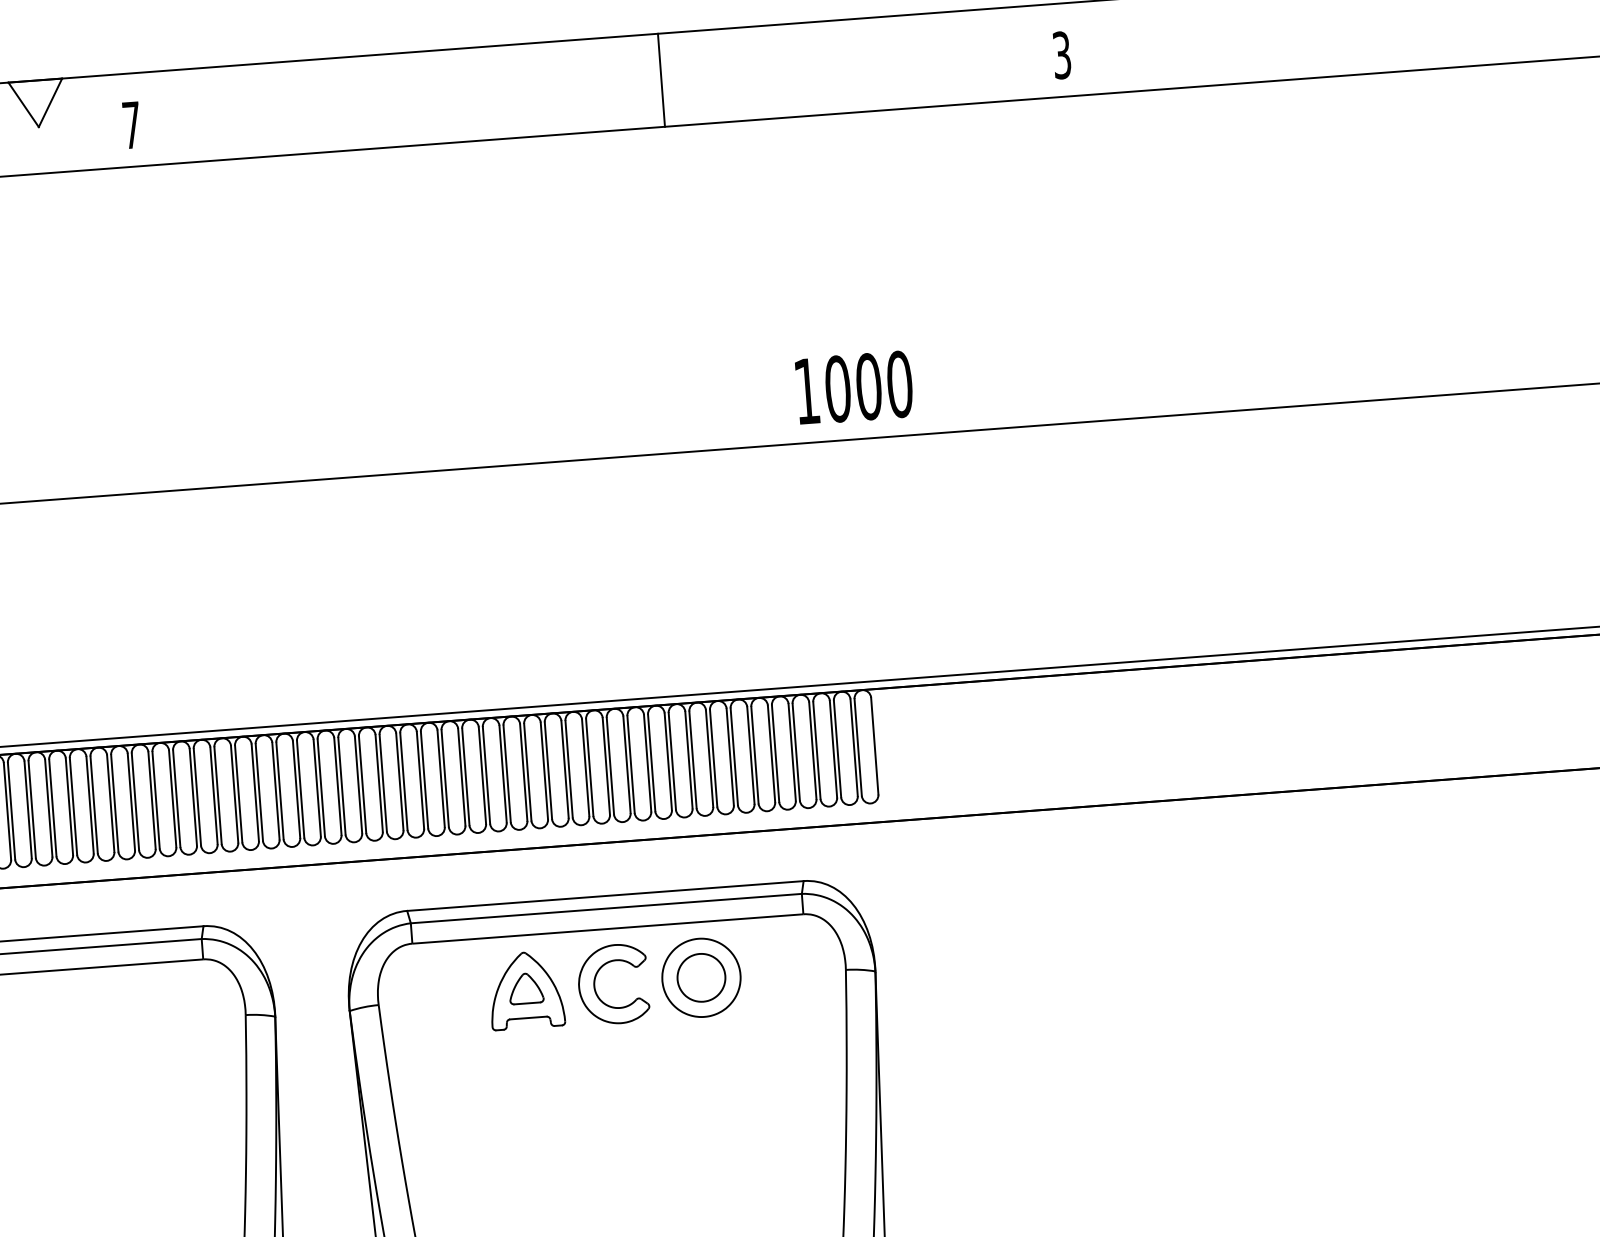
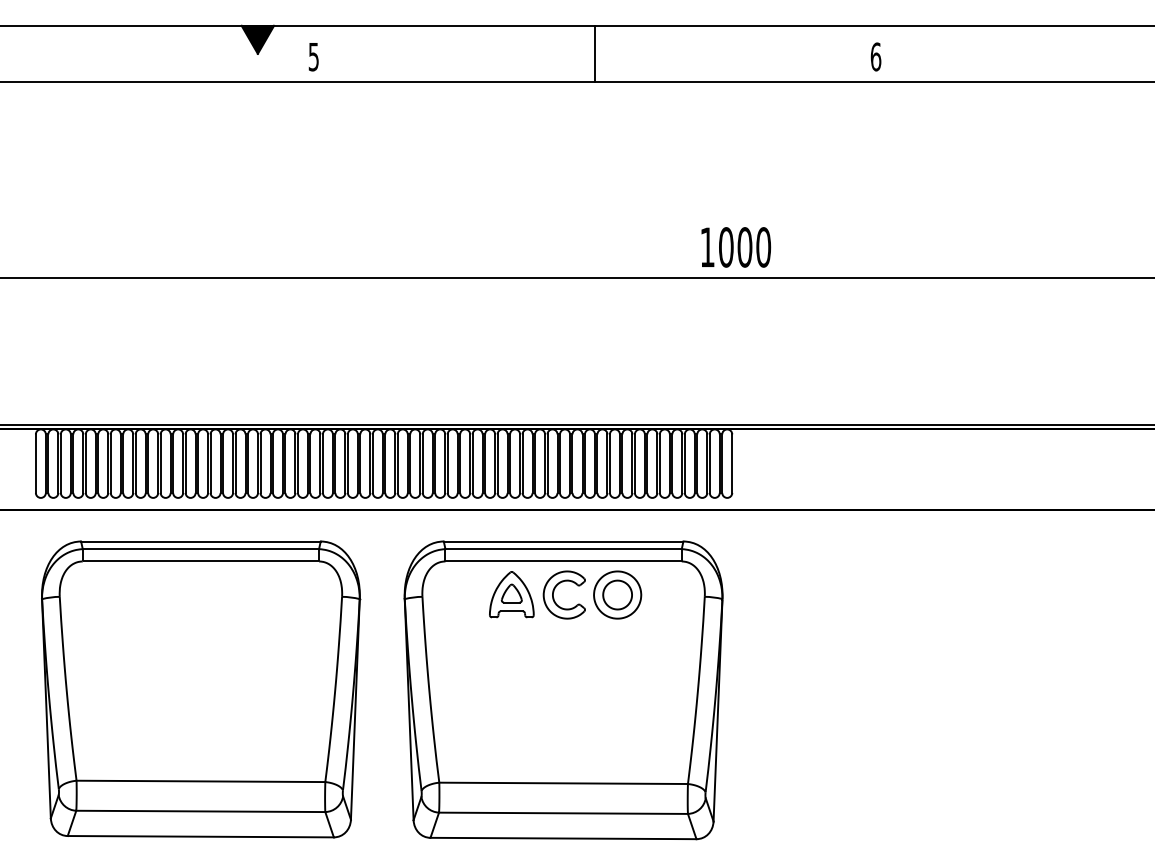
text: (1061, 54) -> (875, 56), 3 -> 6
line: (661, 79) -> (595, 53), moved
fill: (36, 103) -> (257, 39), added
text: (131, 126) -> (313, 57), 7 -> 5

